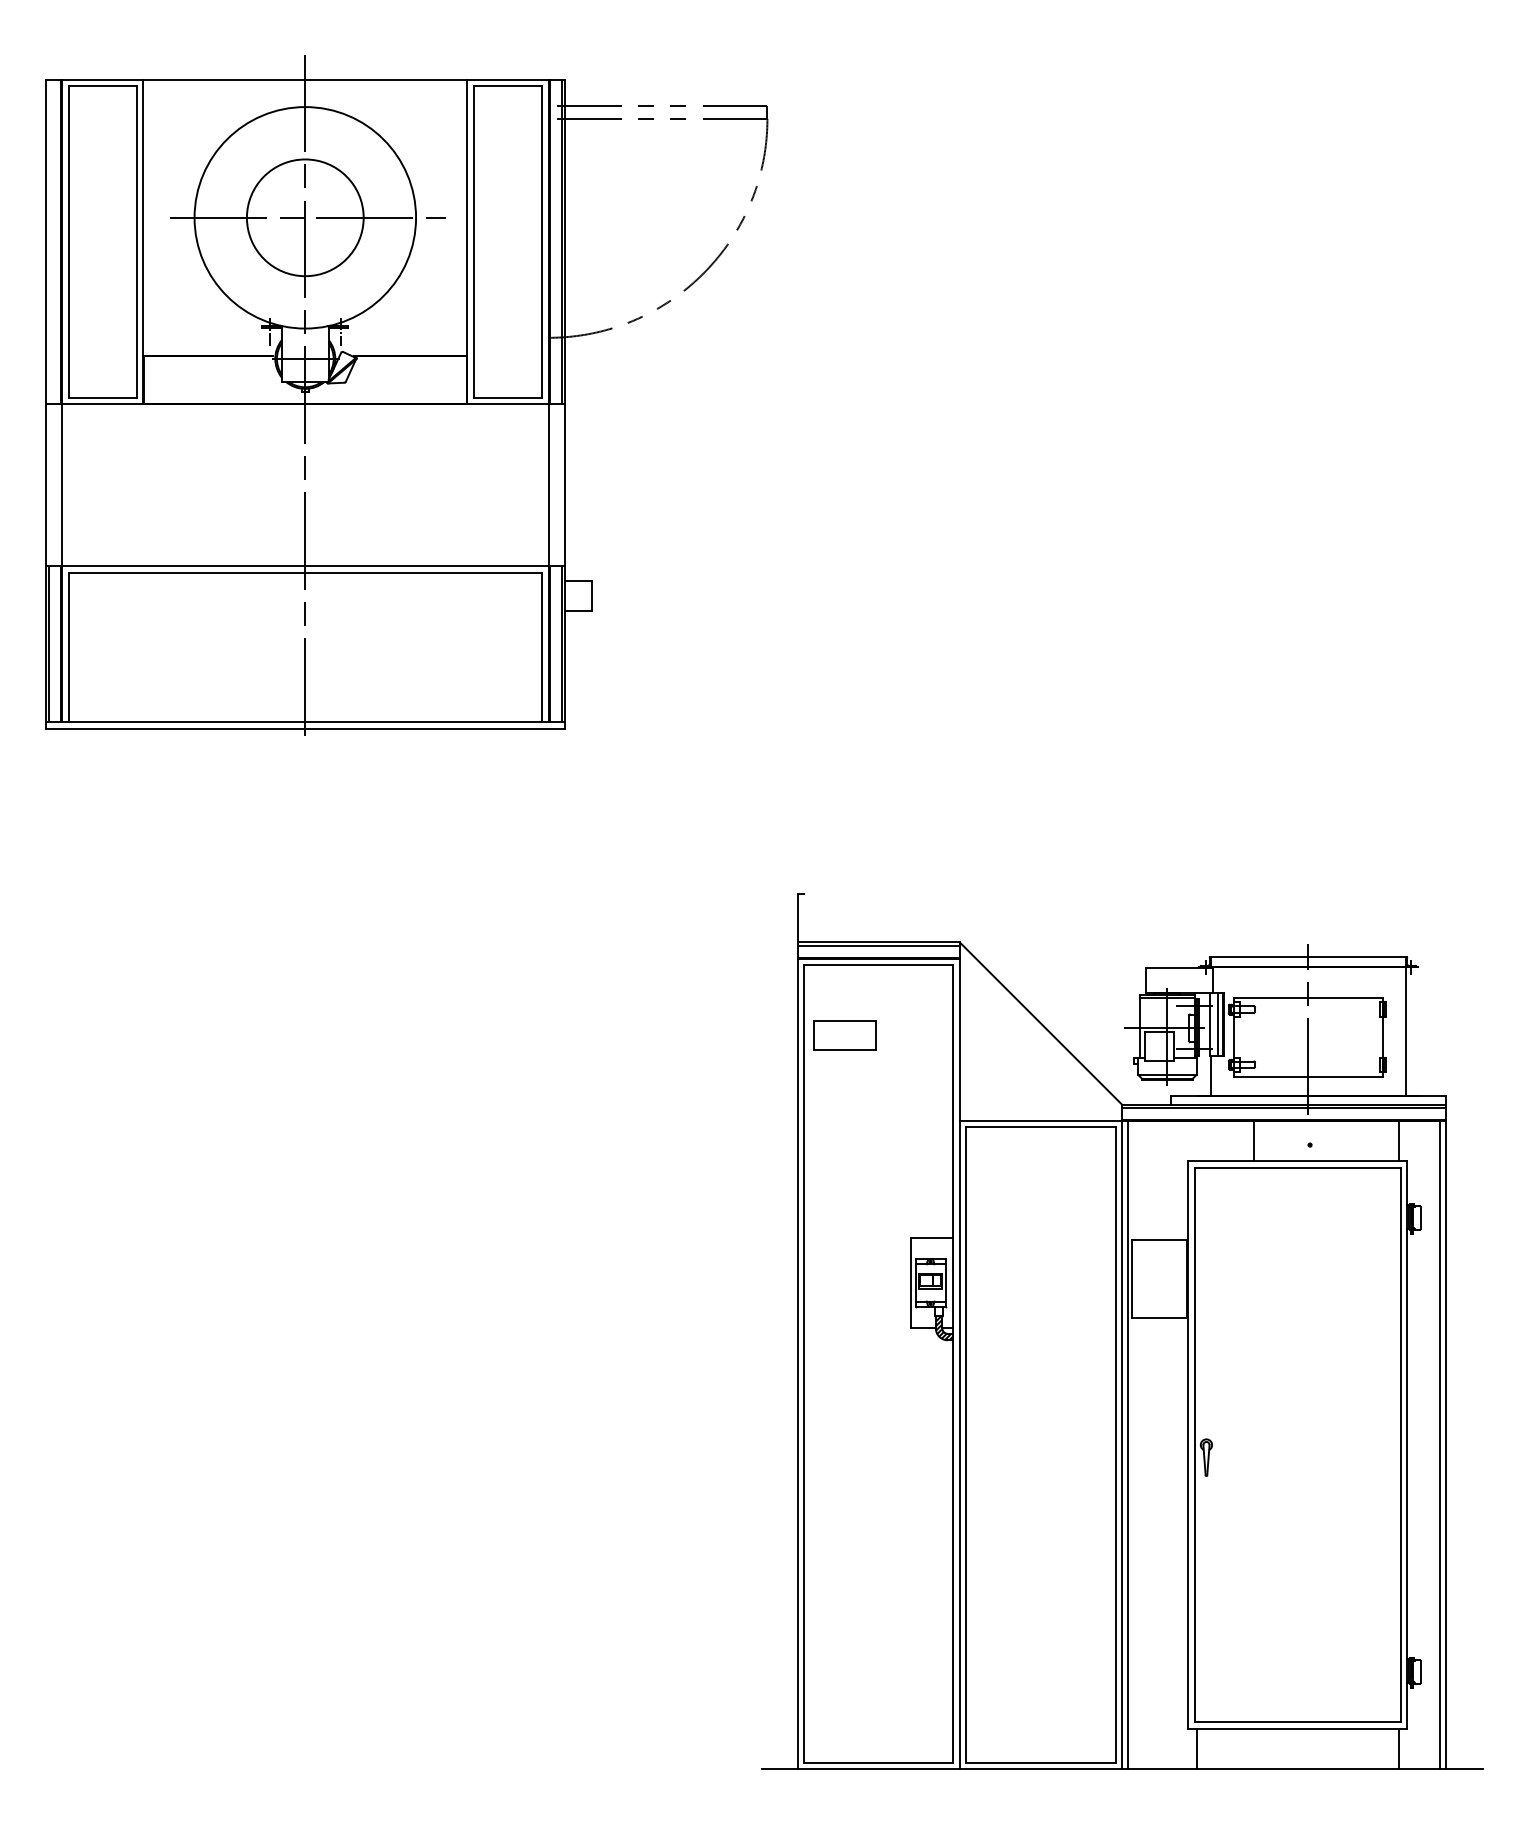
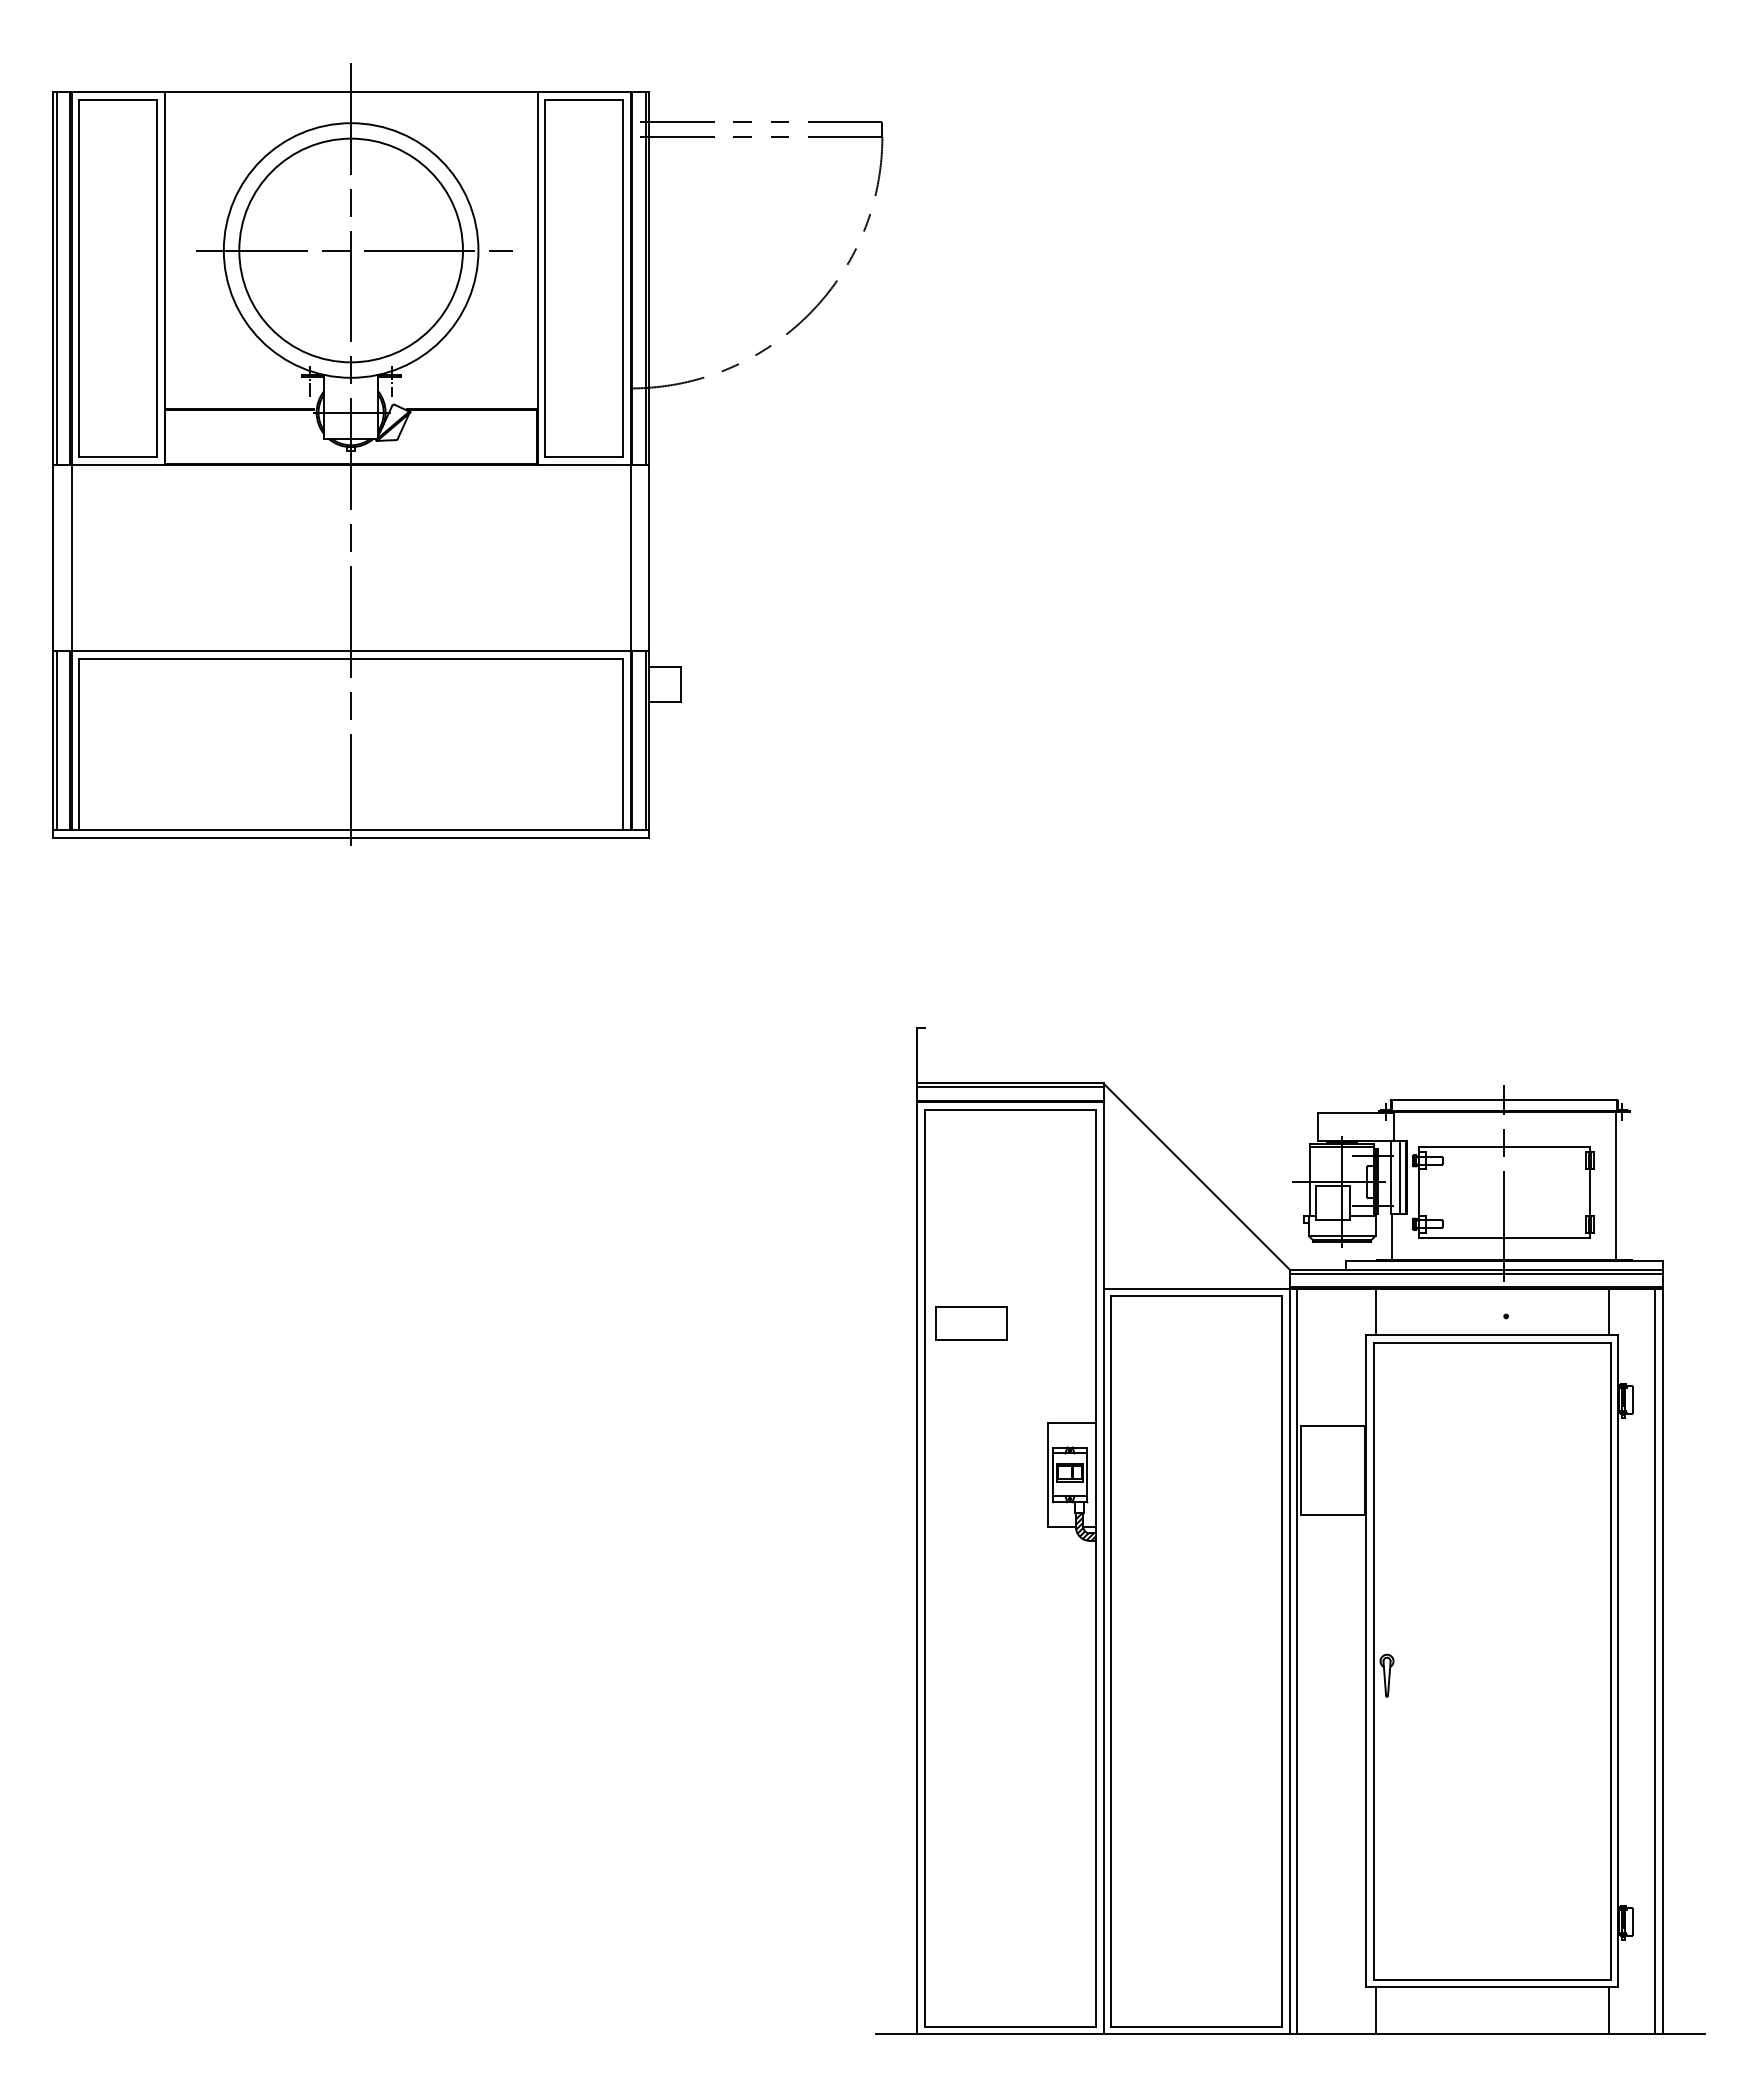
circle: (304, 217) -> (350, 250), size x1.67
line: (49, 242) -> (56, 278), added
part: (844, 1035) -> (971, 1323), moved
line: (1253, 1140) -> (1375, 1311), moved

